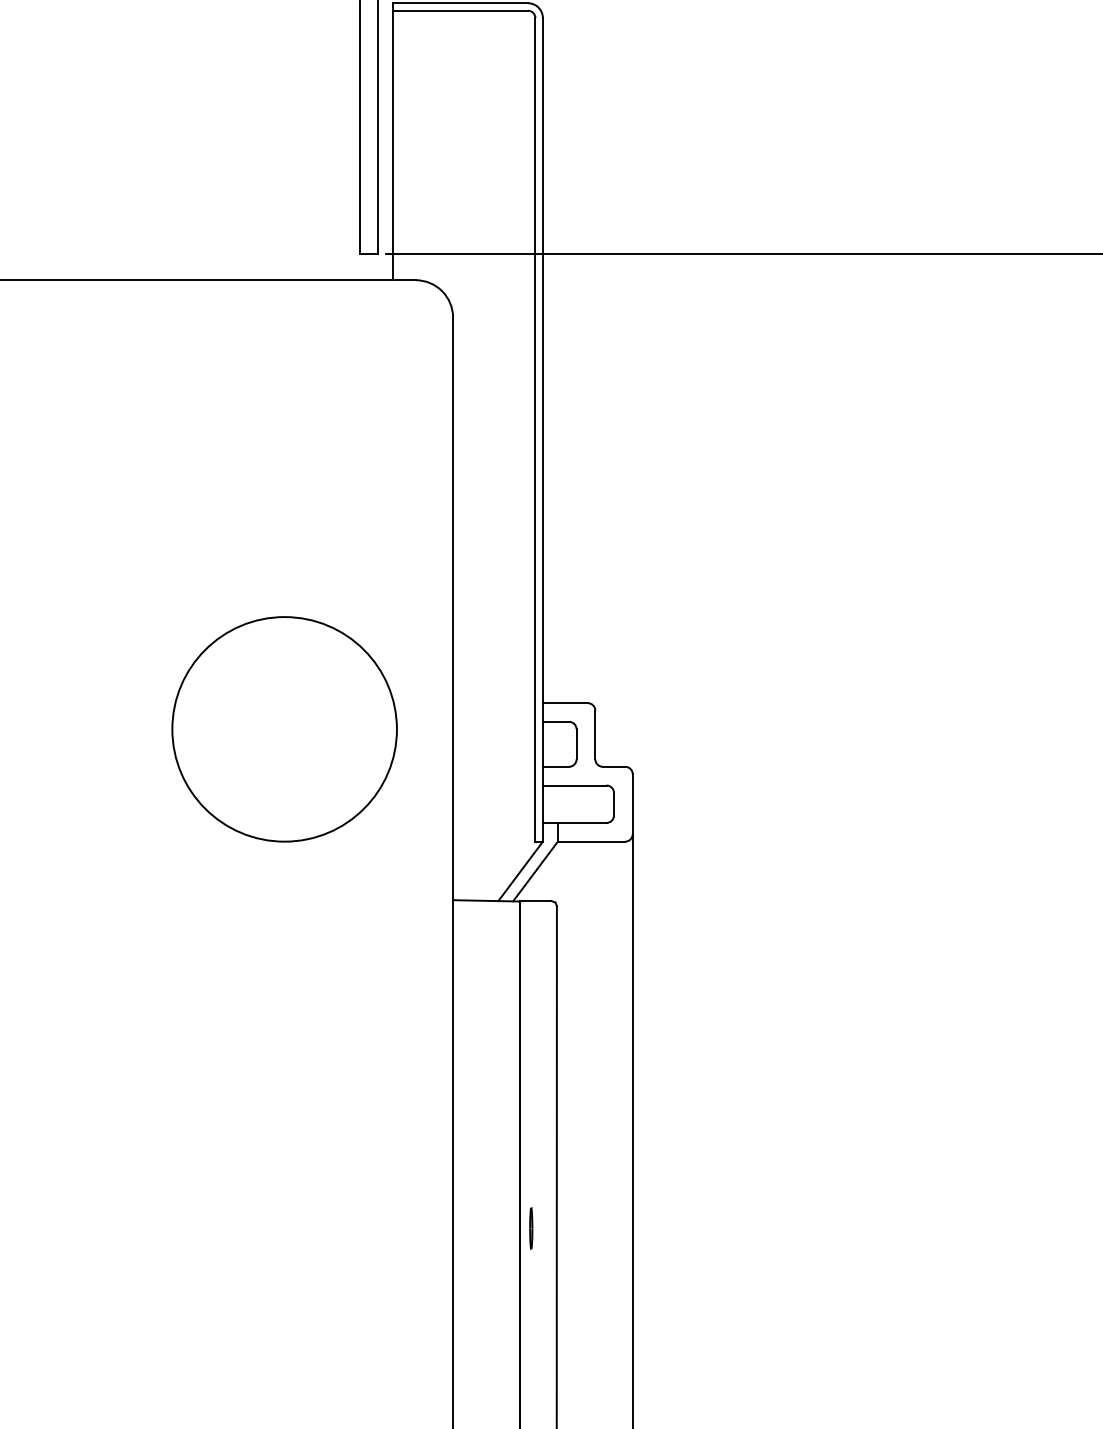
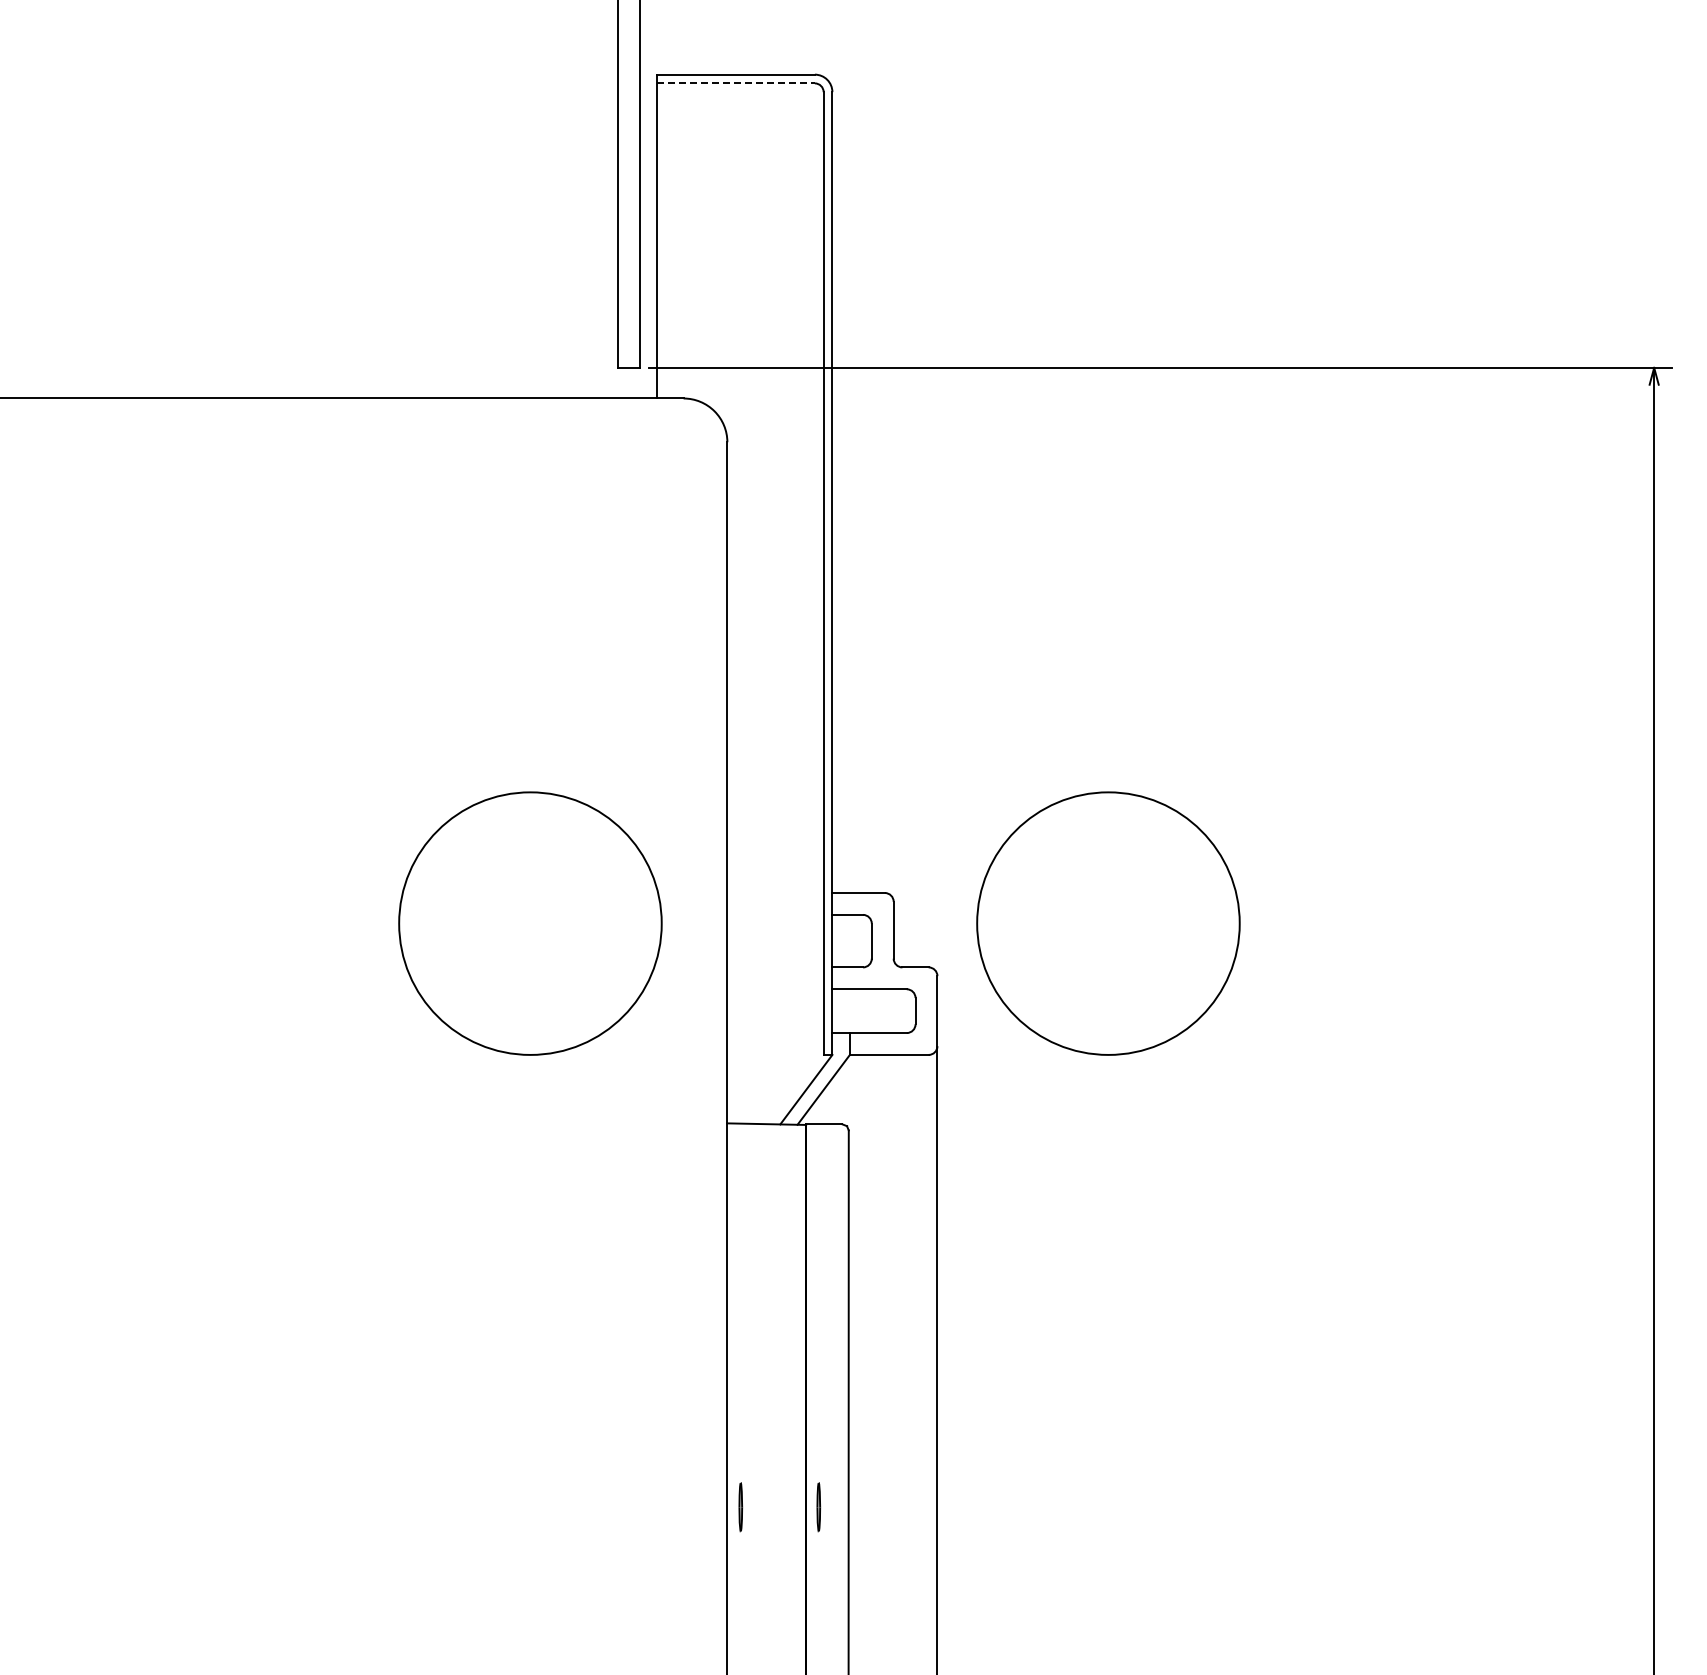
line: (460, 10) -> (736, 83), solid -> dashed
circle: (779, 729) -> (1108, 923), added
part: (464, 1228) -> (740, 1507), added

